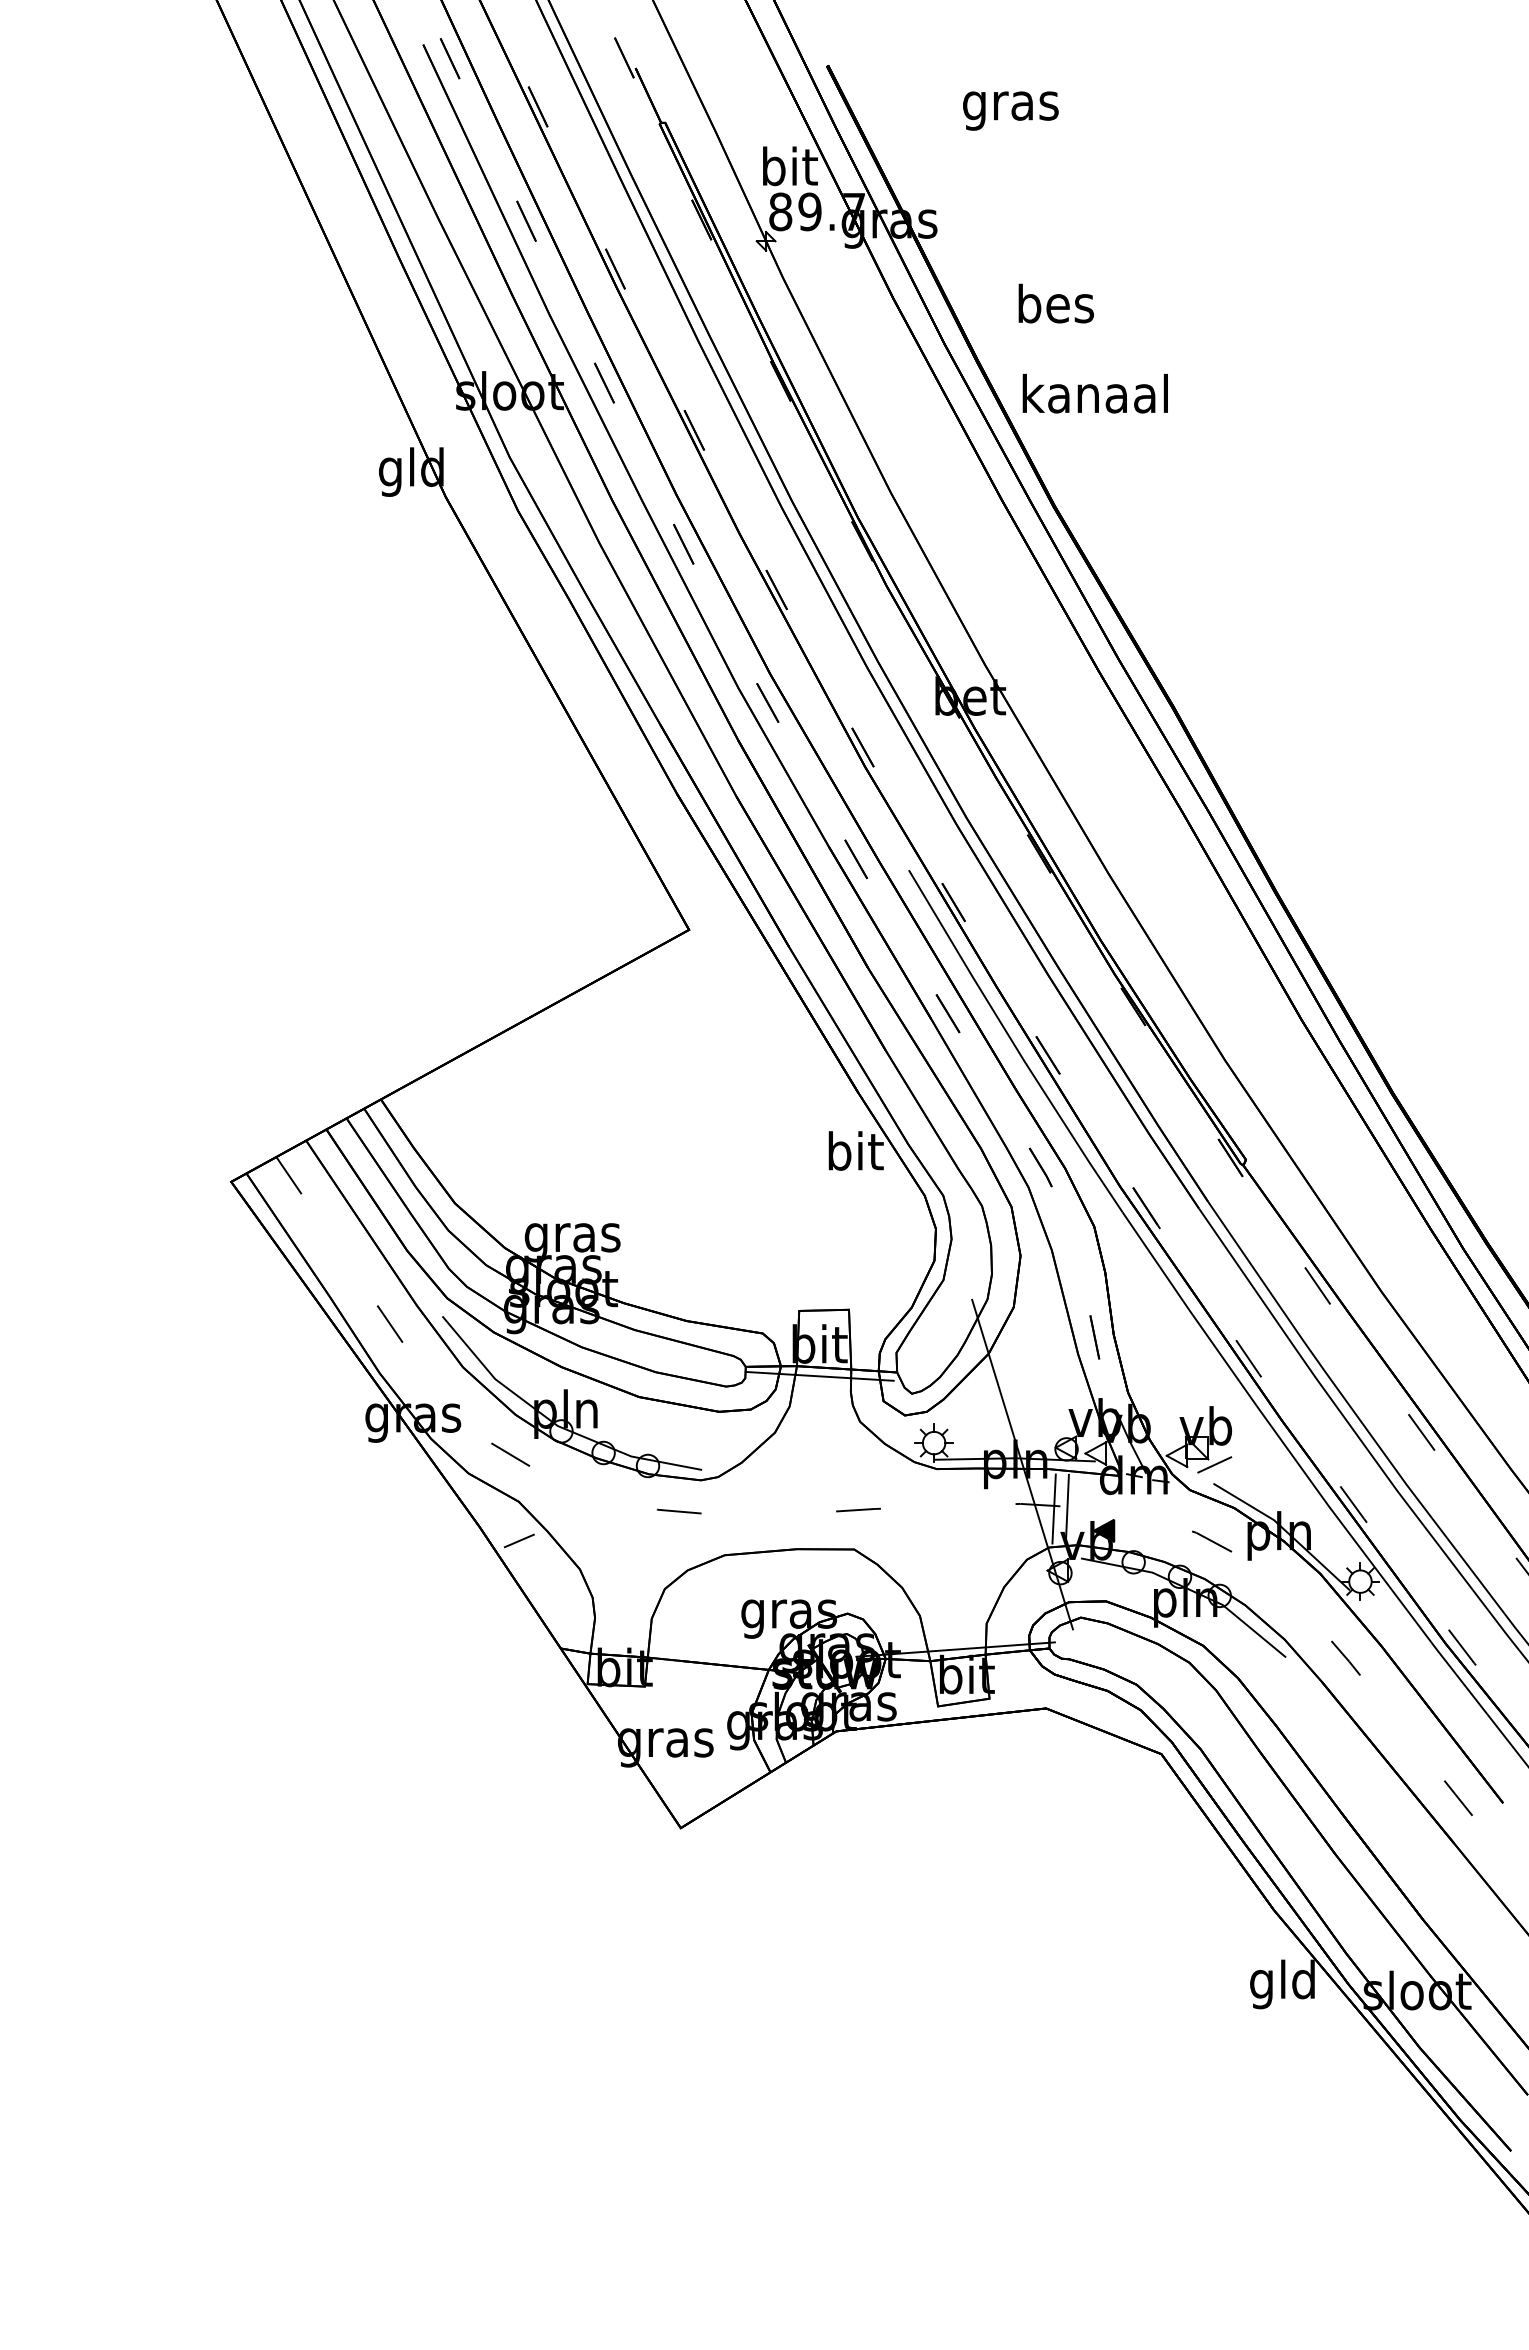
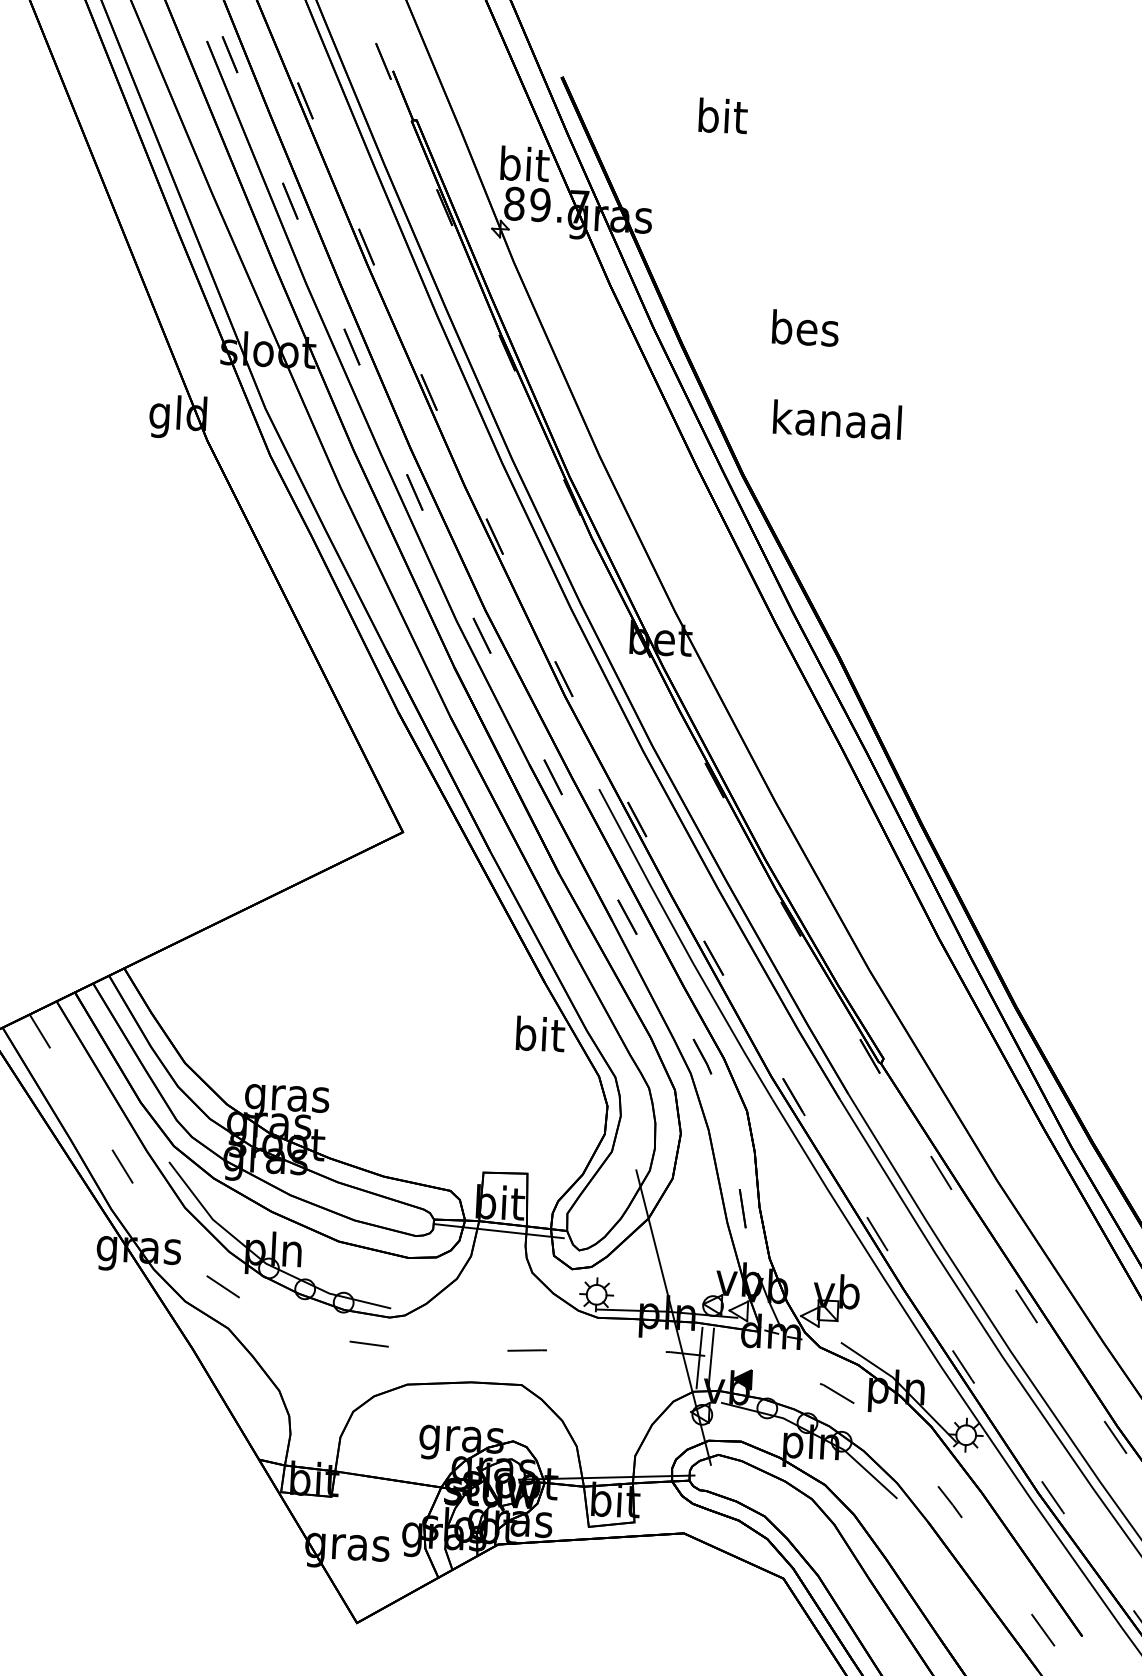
text: (1010, 105) -> (721, 120), gras -> bit
text: (1055, 303) -> (804, 328), moved
text: (1094, 393) -> (836, 419), moved
line: (1214, 1464) -> (842, 1325), removed
line: (518, 1540) -> (226, 1362), removed

